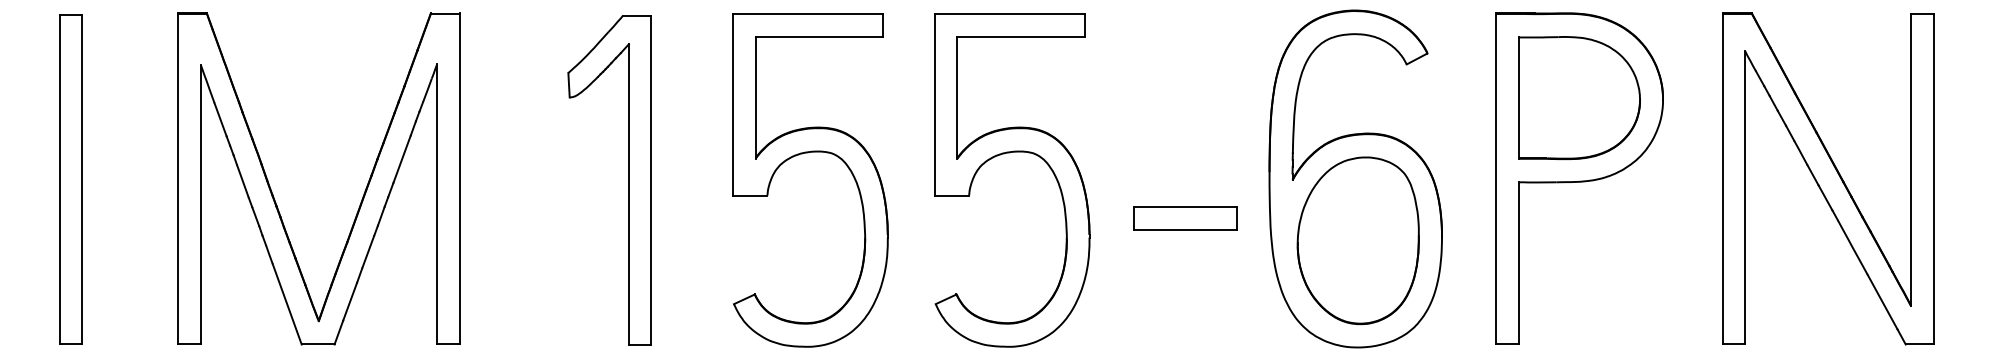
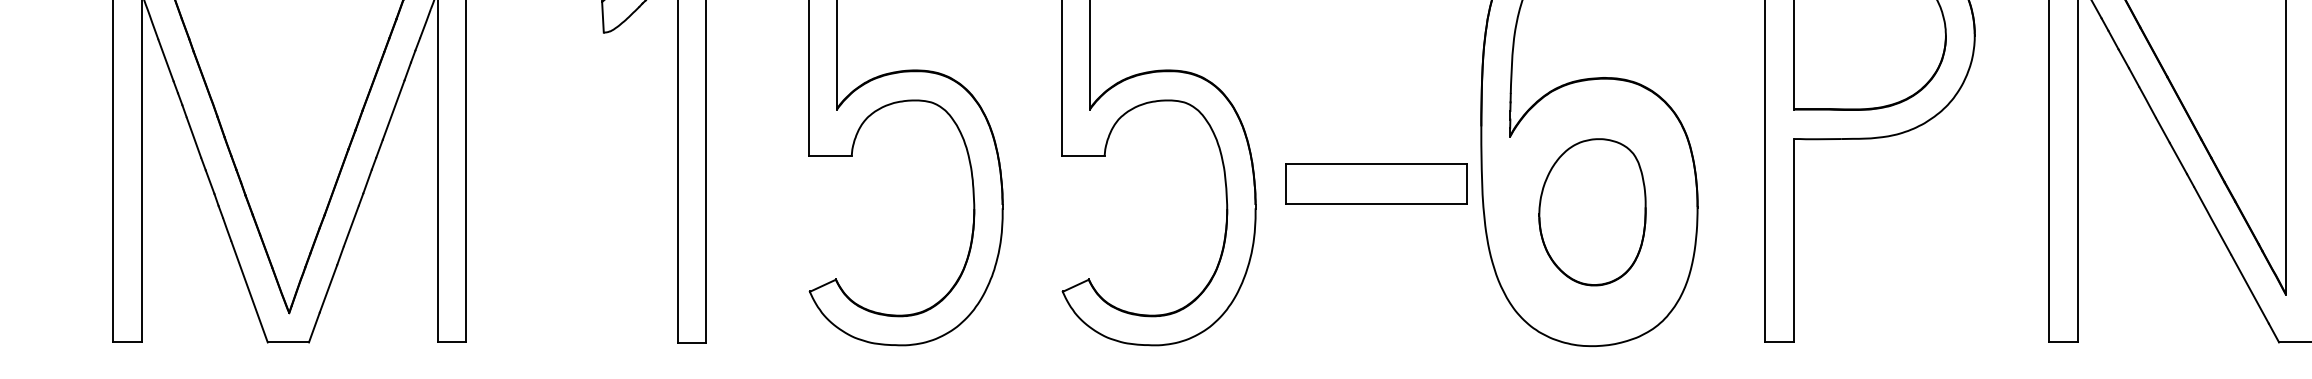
part: (1185, 218) -> (1375, 184), size x1.4
part: (1357, 240) -> (1591, 212), size x0.7

